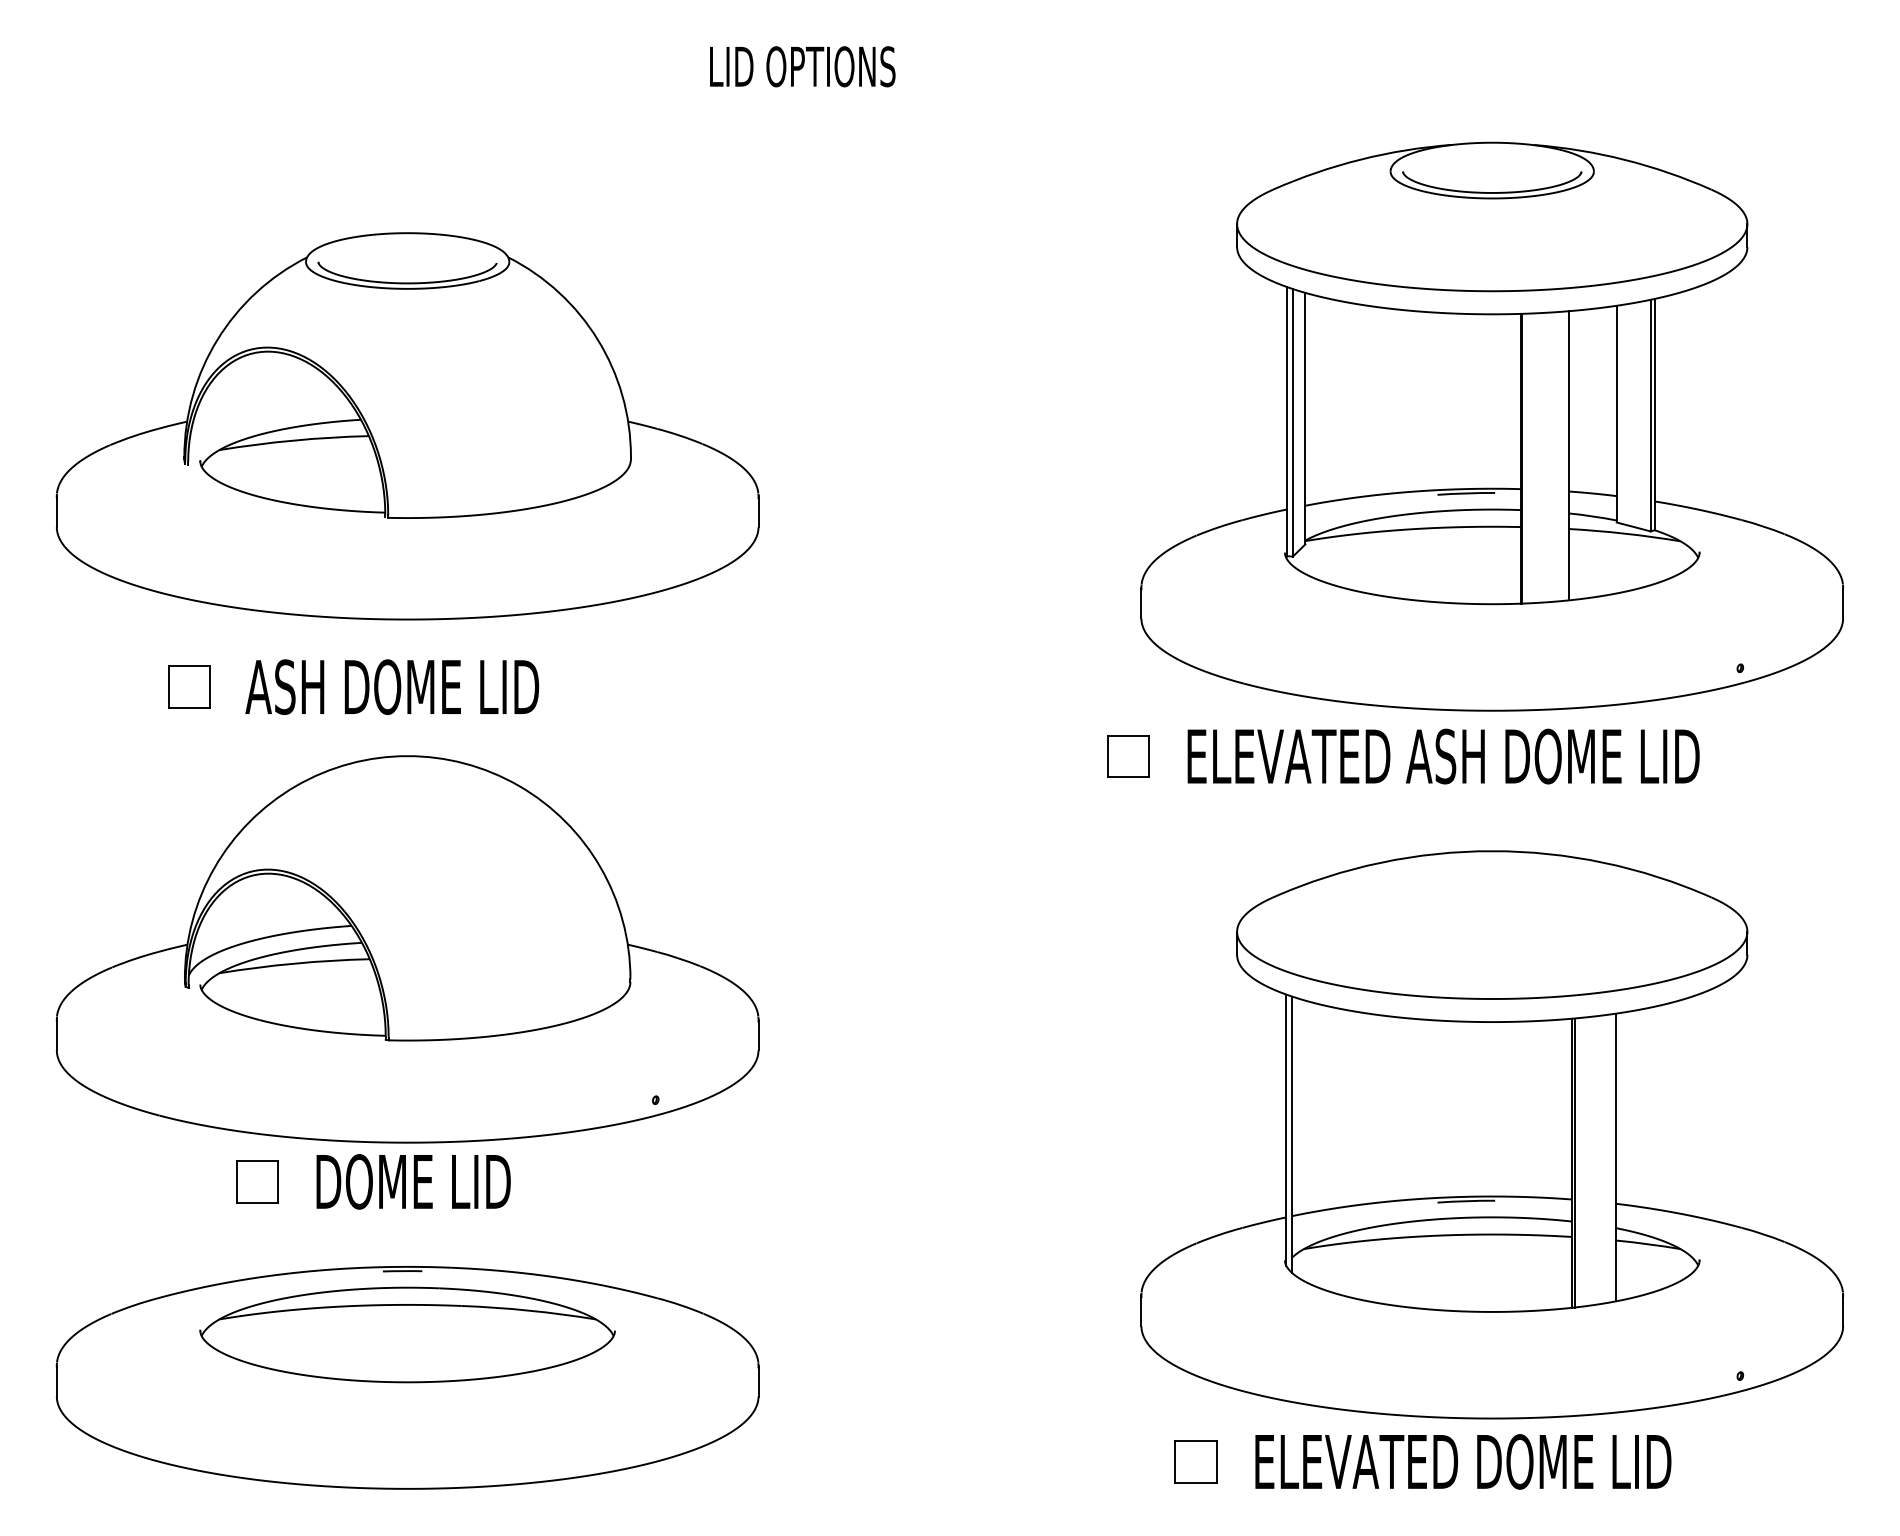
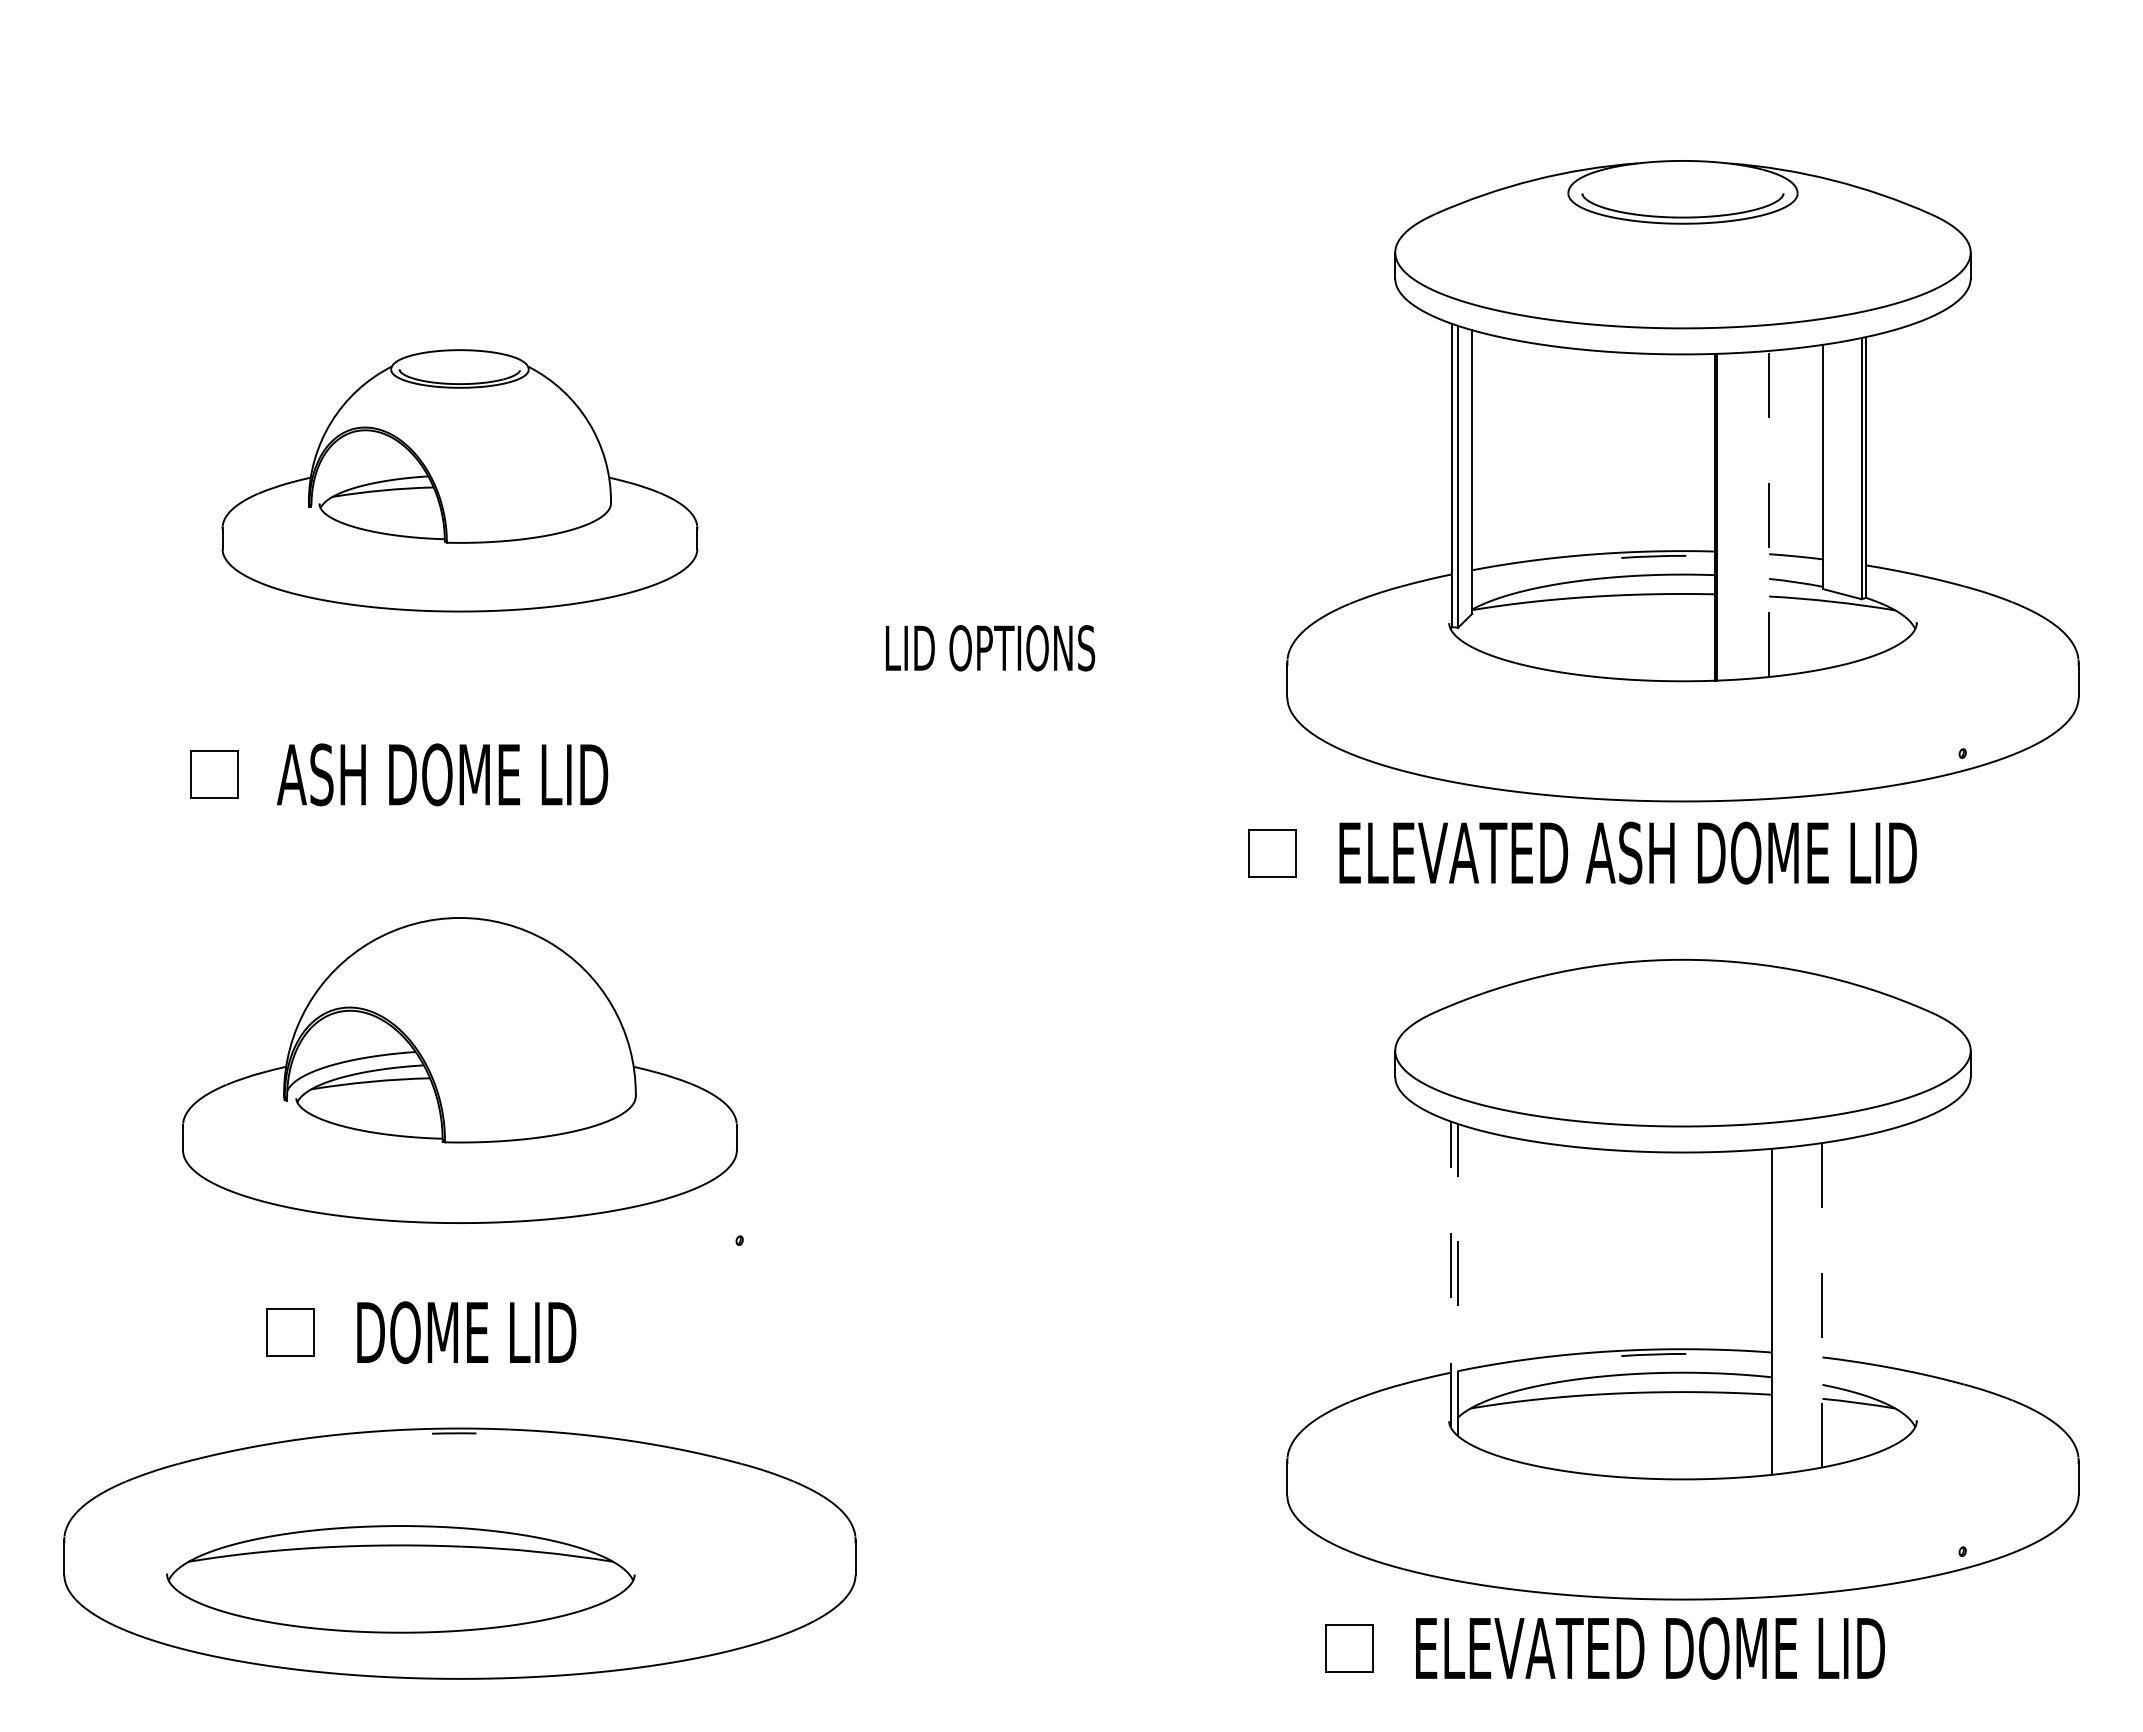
text: (802, 66) -> (990, 648), moved
part: (407, 426) -> (459, 480), size x0.6
line: (1568, 455) -> (1769, 513), solid -> dashed
part: (407, 949) -> (459, 1070), size x0.7
line: (1286, 1130) -> (1450, 1274), solid -> dashed
line: (1292, 1134) -> (1457, 1279), solid -> dashed
line: (1615, 1156) -> (1822, 1304), solid -> dashed
line: (1574, 1163) -> (1775, 1311), removed
part: (407, 1335) -> (400, 1579), moved

